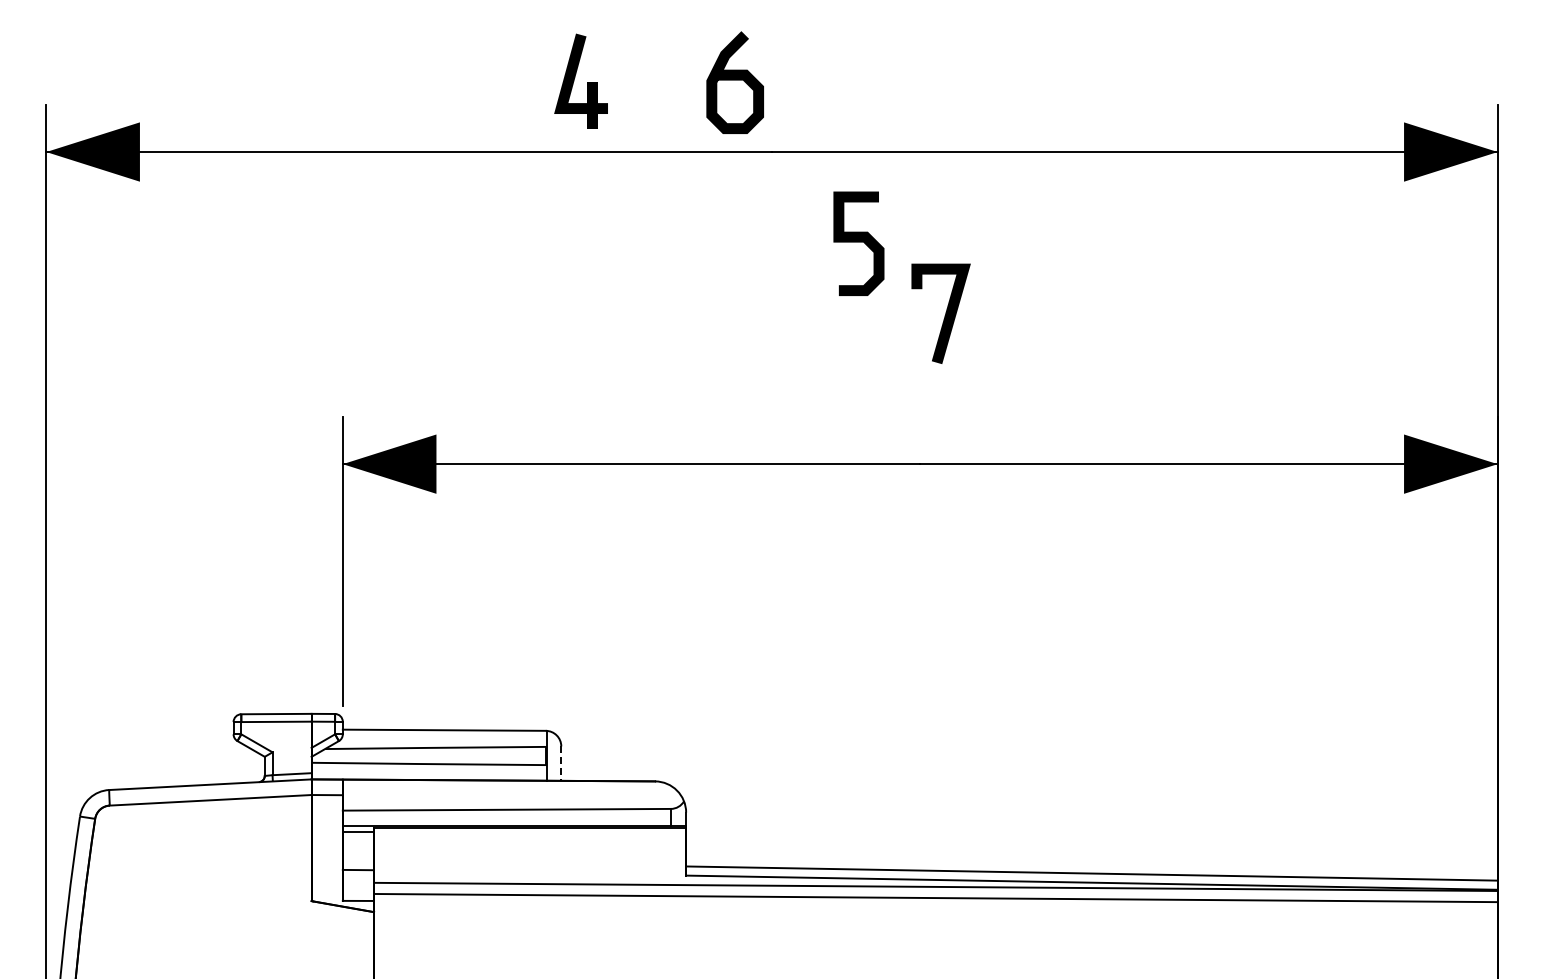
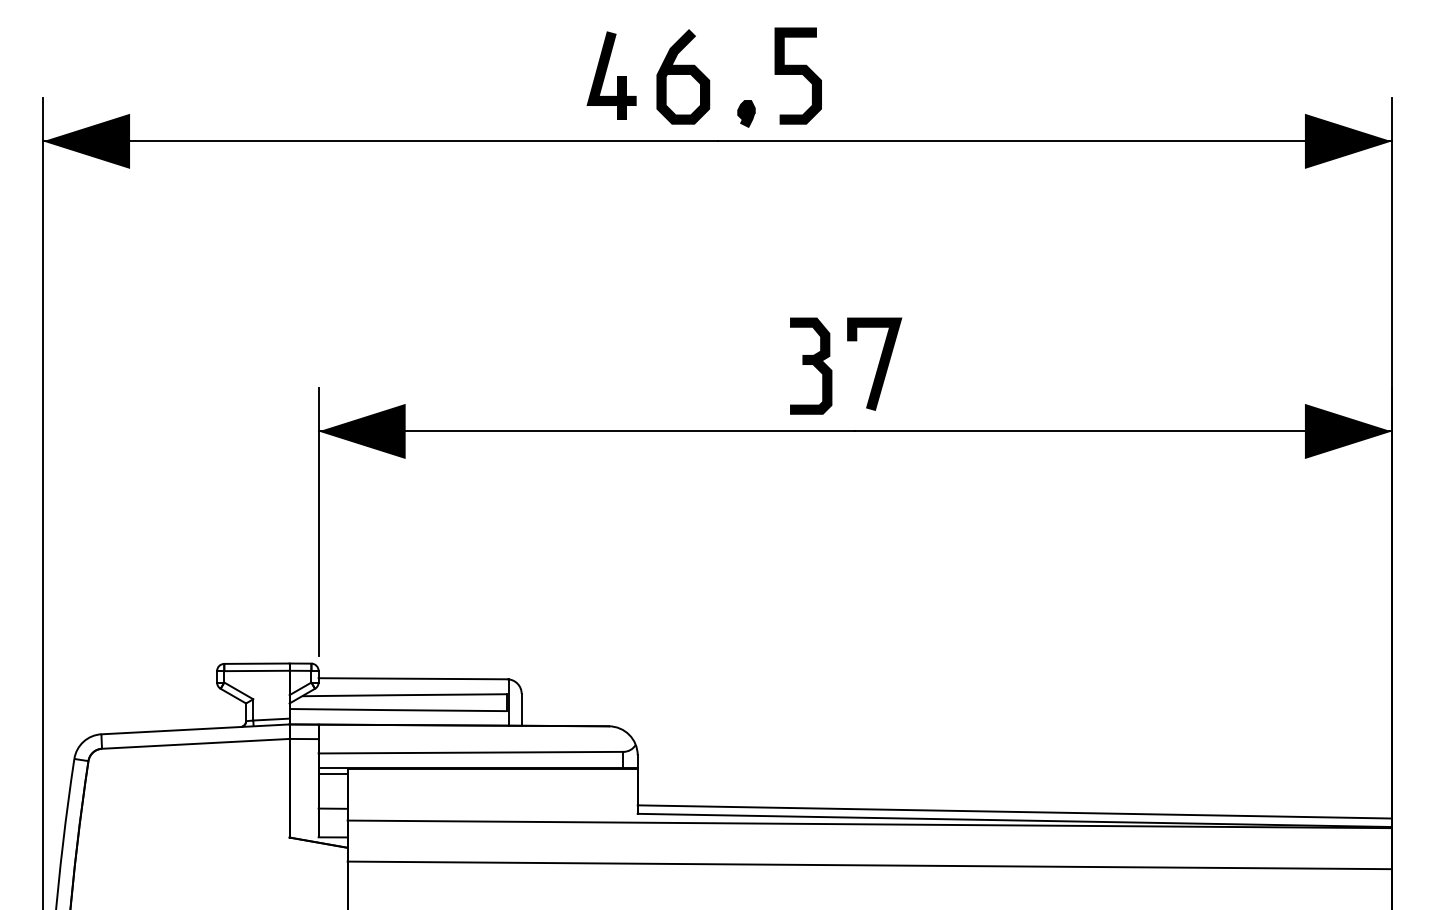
part: (580, 80) -> (611, 74), moved
part: (803, 122) -> (746, 113), added
curve: (858, 242) -> (797, 74), moved
line: (944, 315) -> (877, 365), moved
part: (872, 393) -> (810, 365), added
line: (561, 764) -> (521, 710), dashed -> solid
line: (935, 897) -> (869, 864), moved

